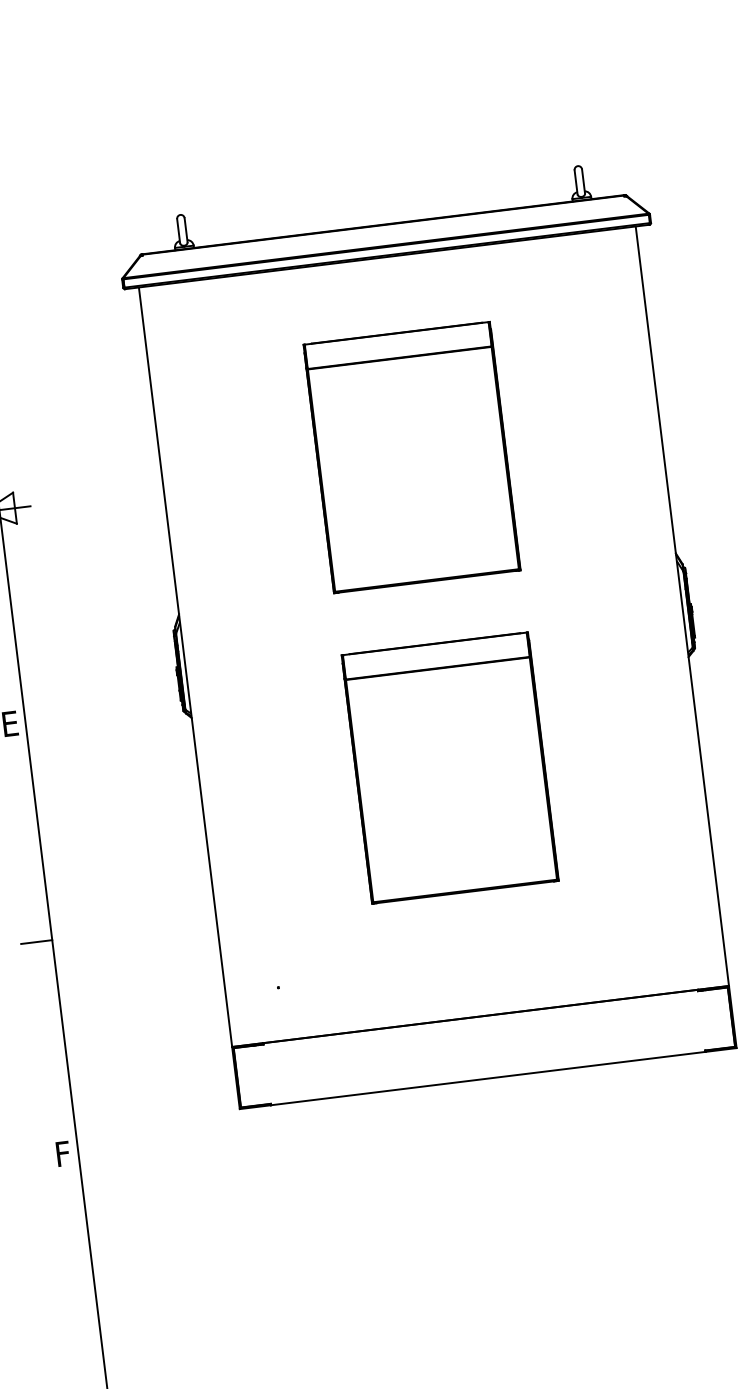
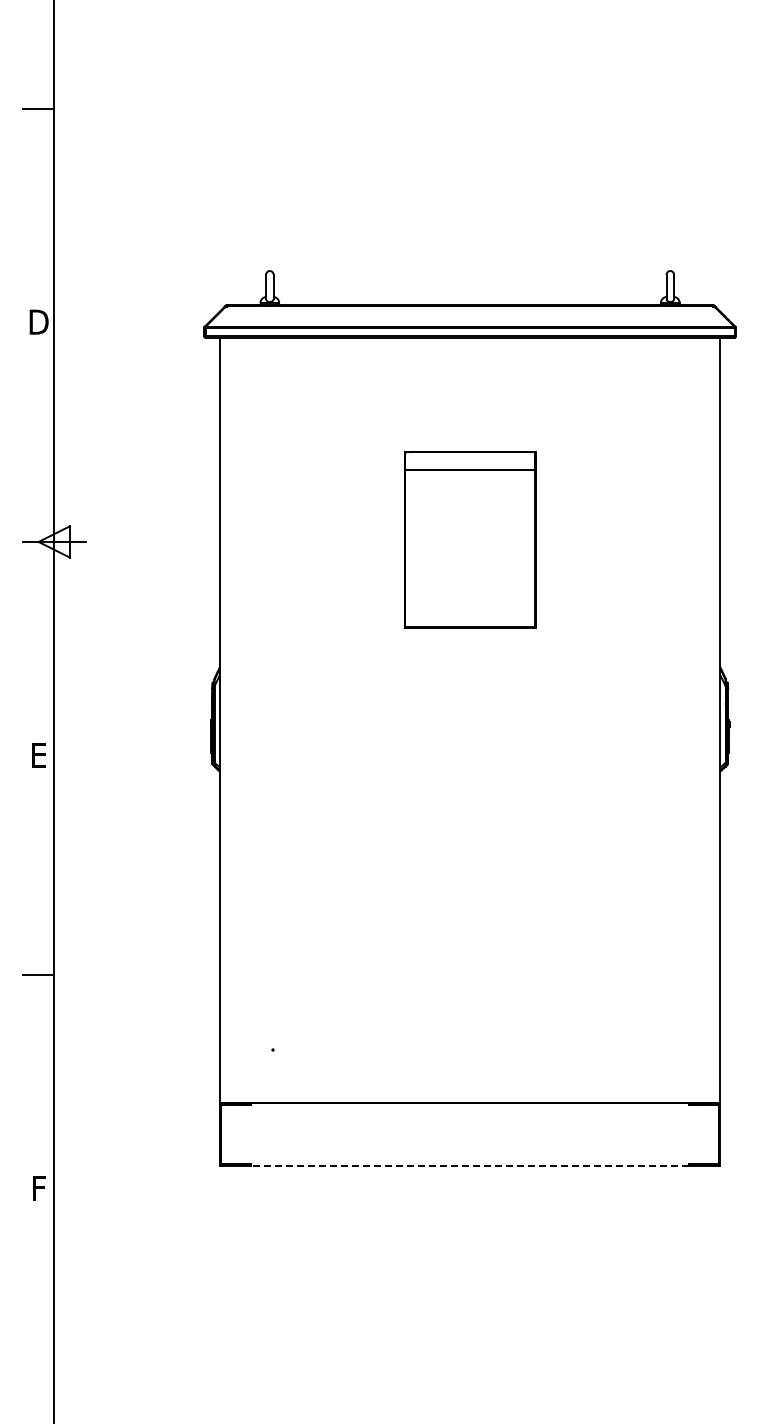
part: (412, 456) -> (470, 539), size x0.7
part: (450, 767) -> (470, 852), removed
line: (488, 1078) -> (470, 1165), solid -> dashed

